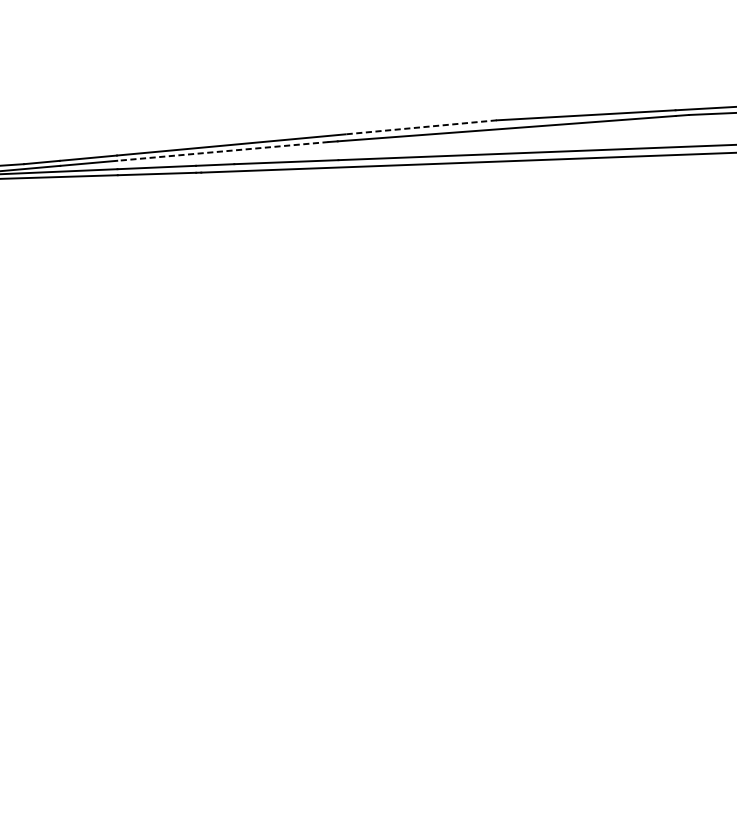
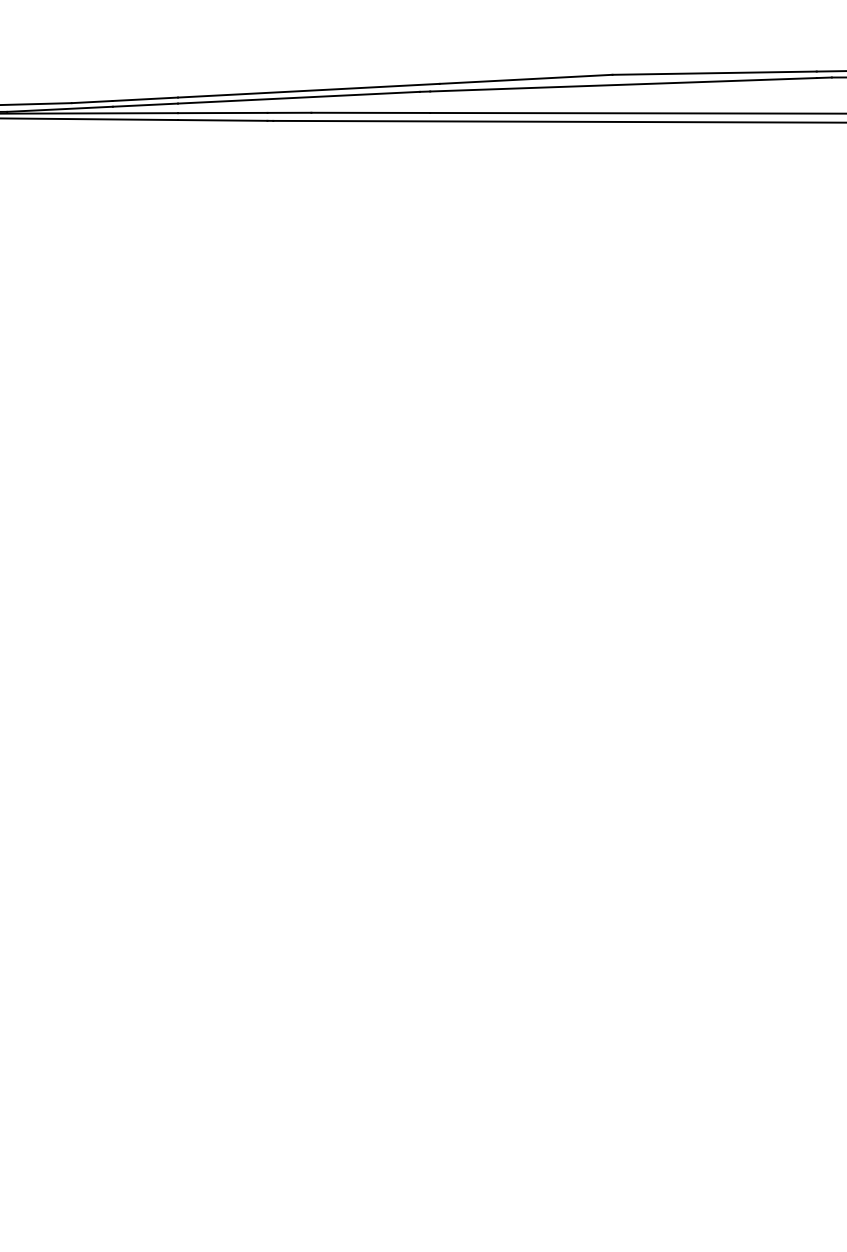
line: (421, 127) -> (526, 79), dashed -> solid
line: (222, 151) -> (298, 97), dashed -> solid

